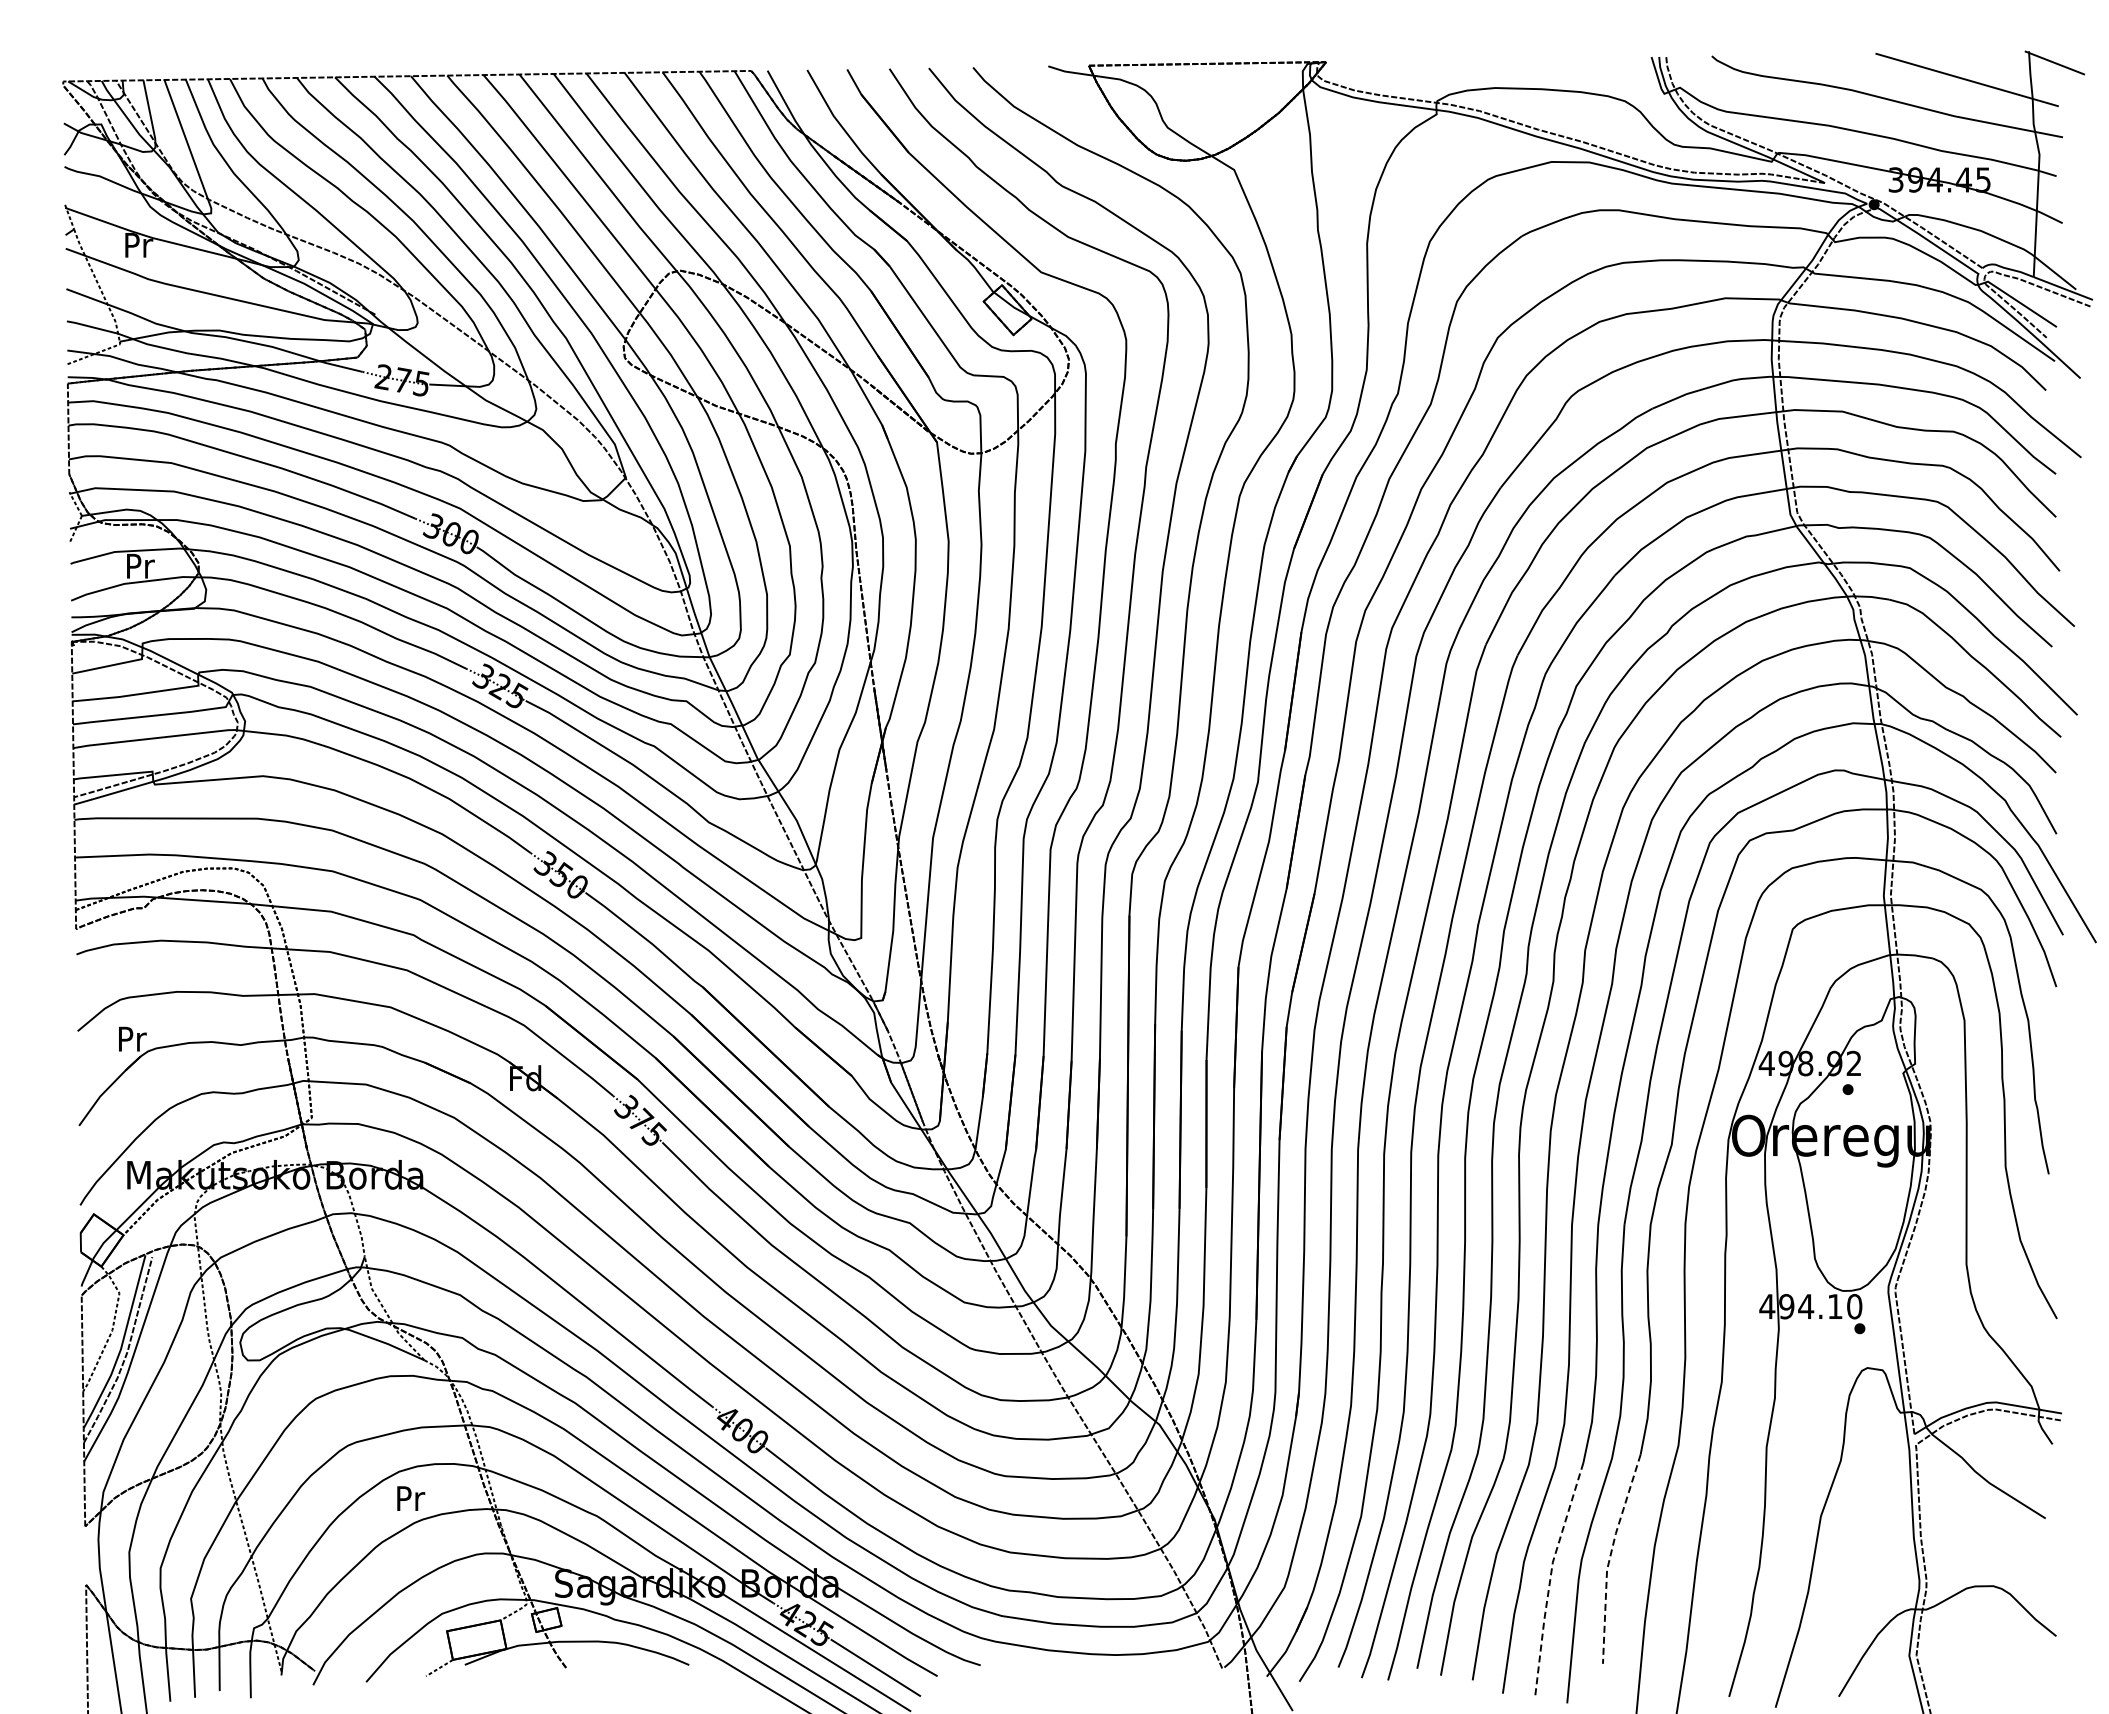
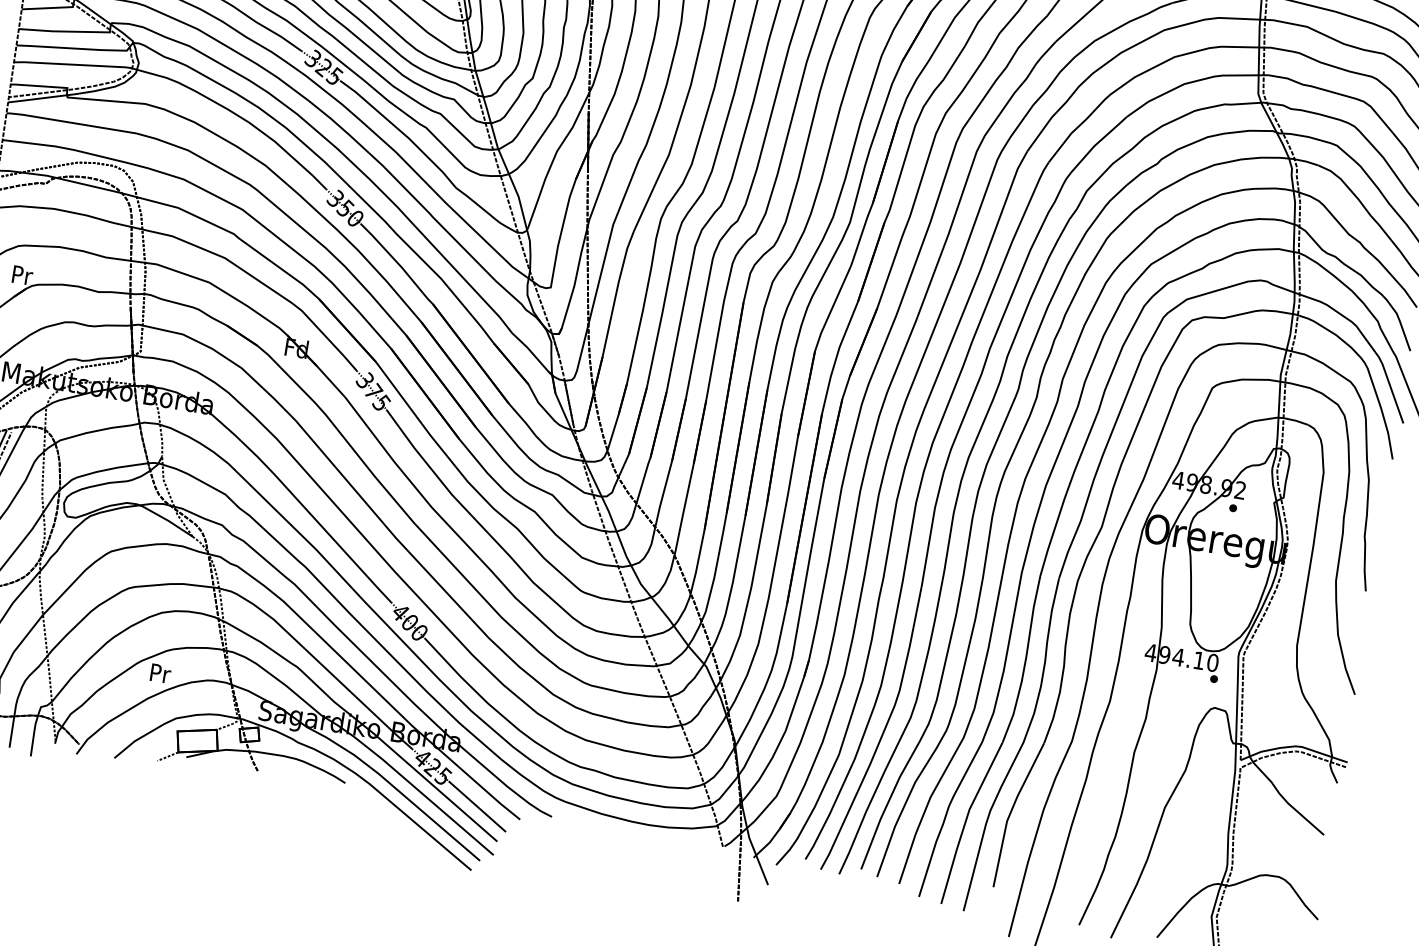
text: (411, 1498) -> (161, 673), moved
line: (1610, 1557) -> (1010, 812), dashed -> solid
line: (1550, 1579) -> (965, 821), dashed -> solid

